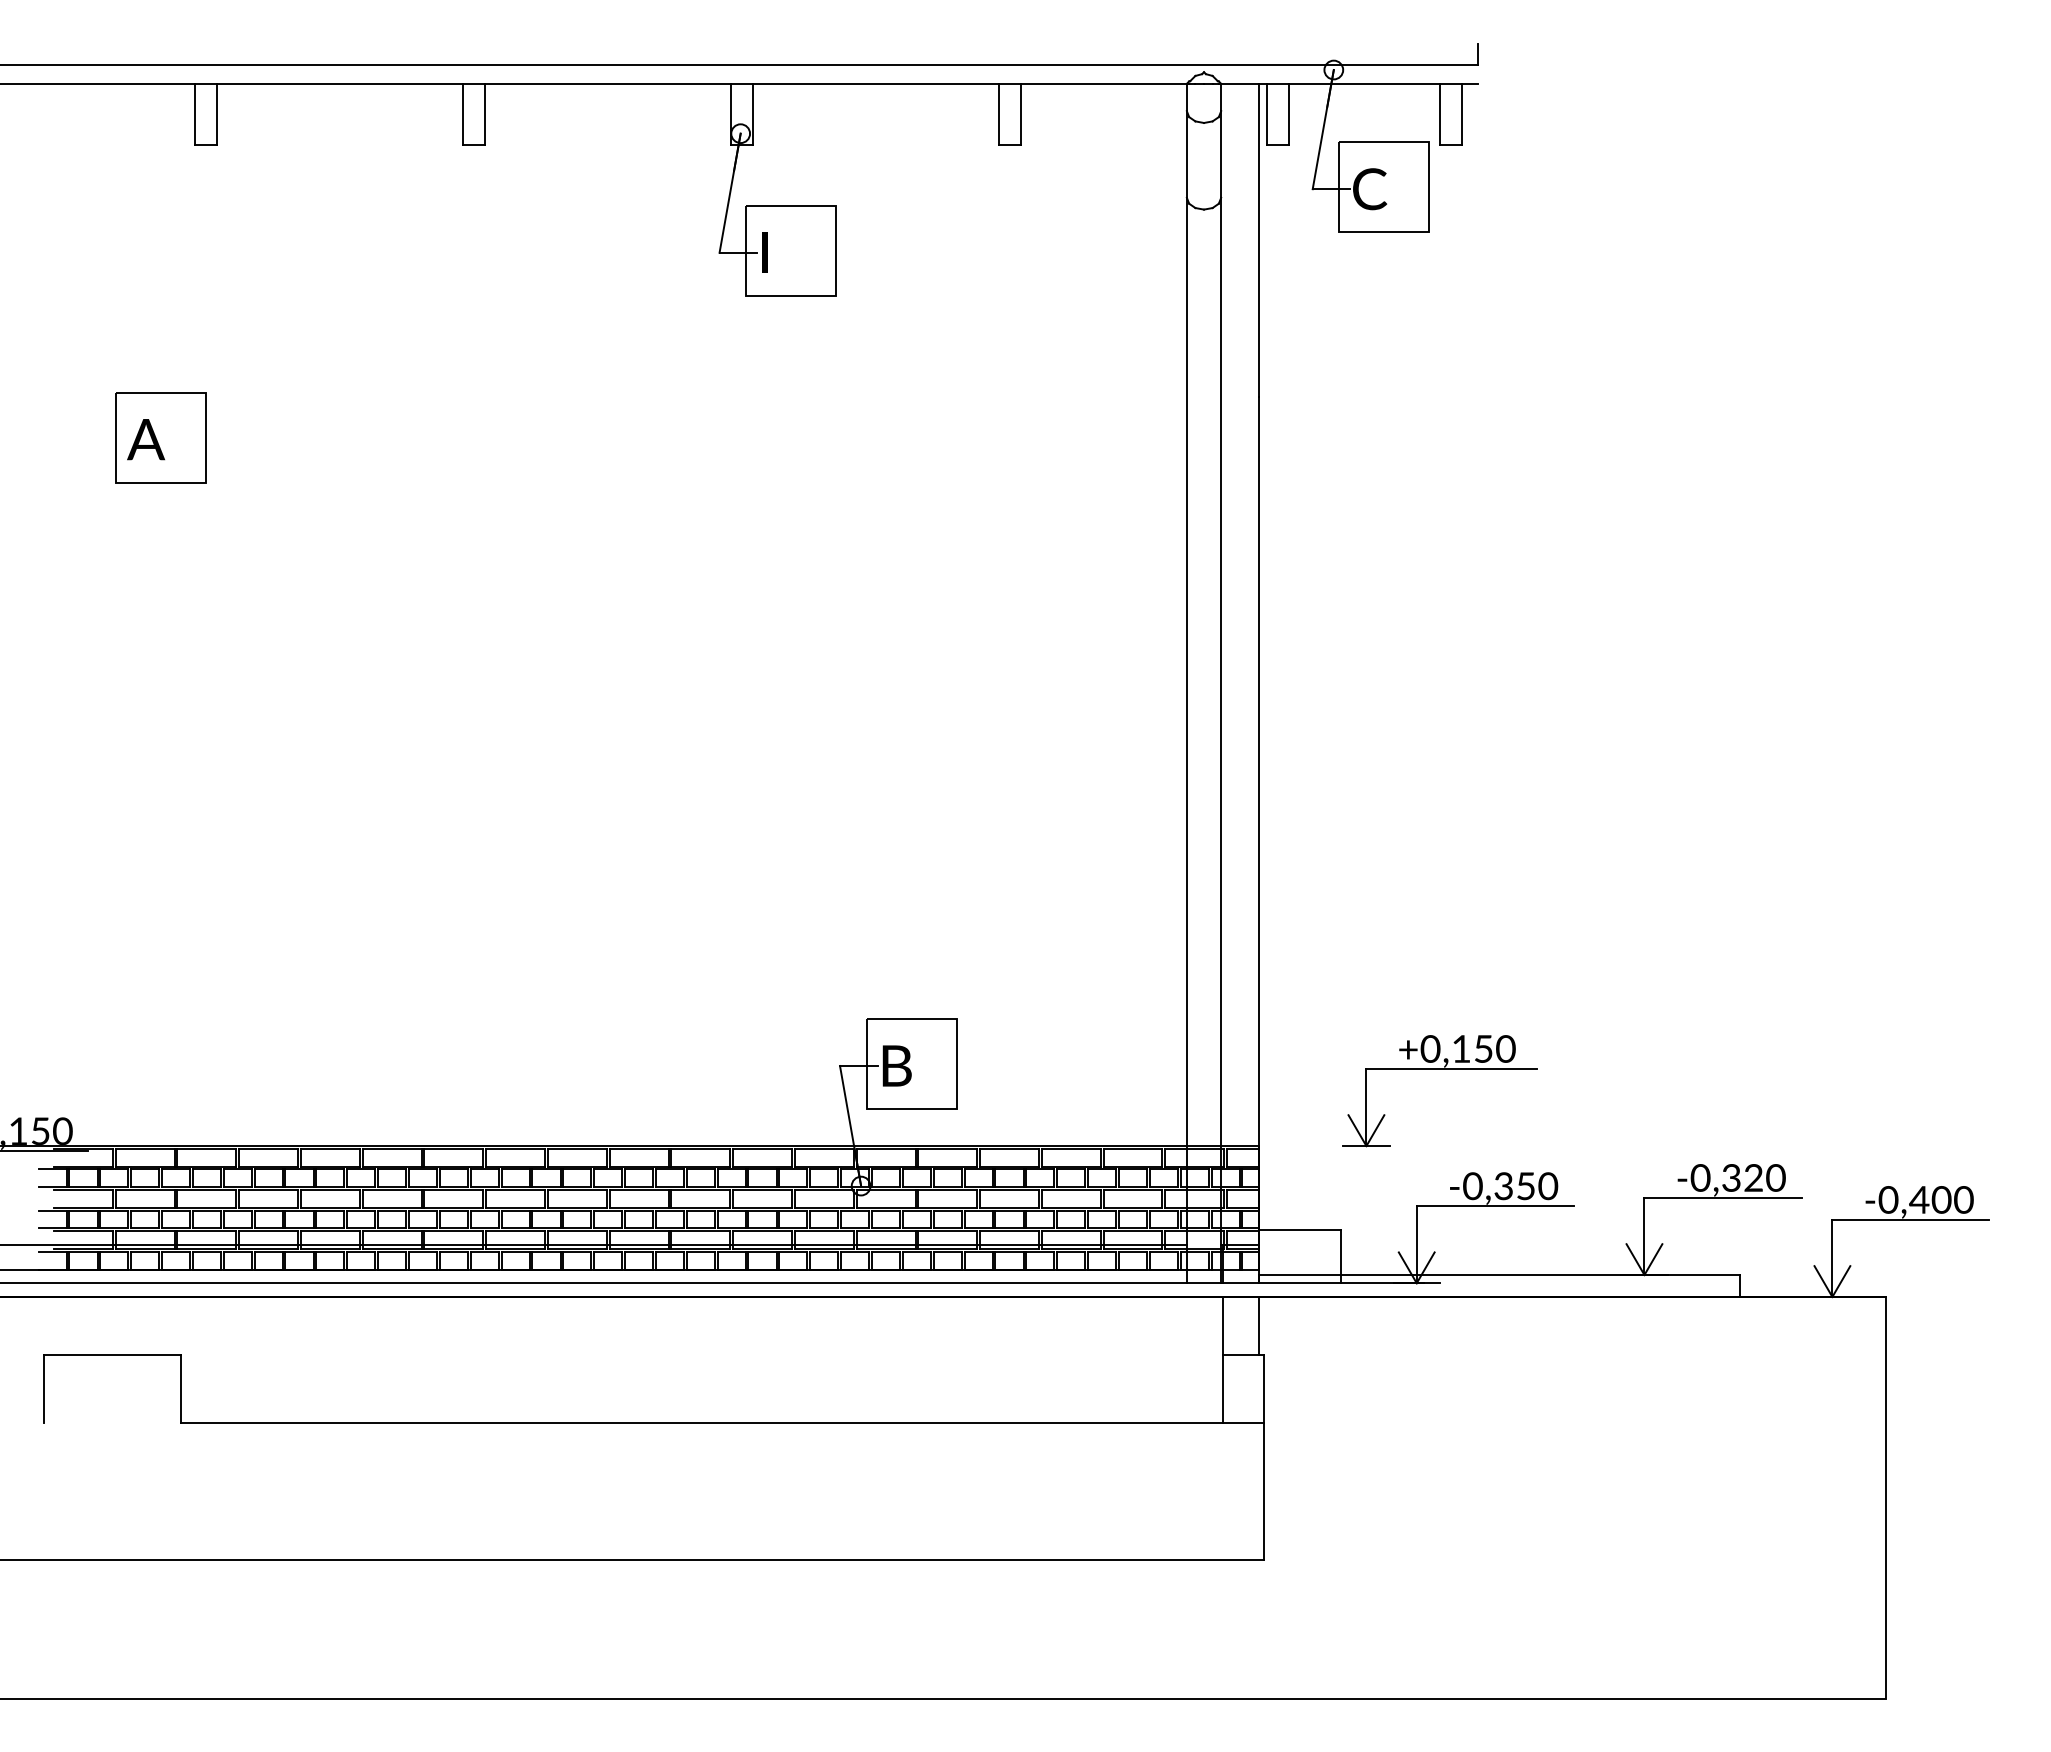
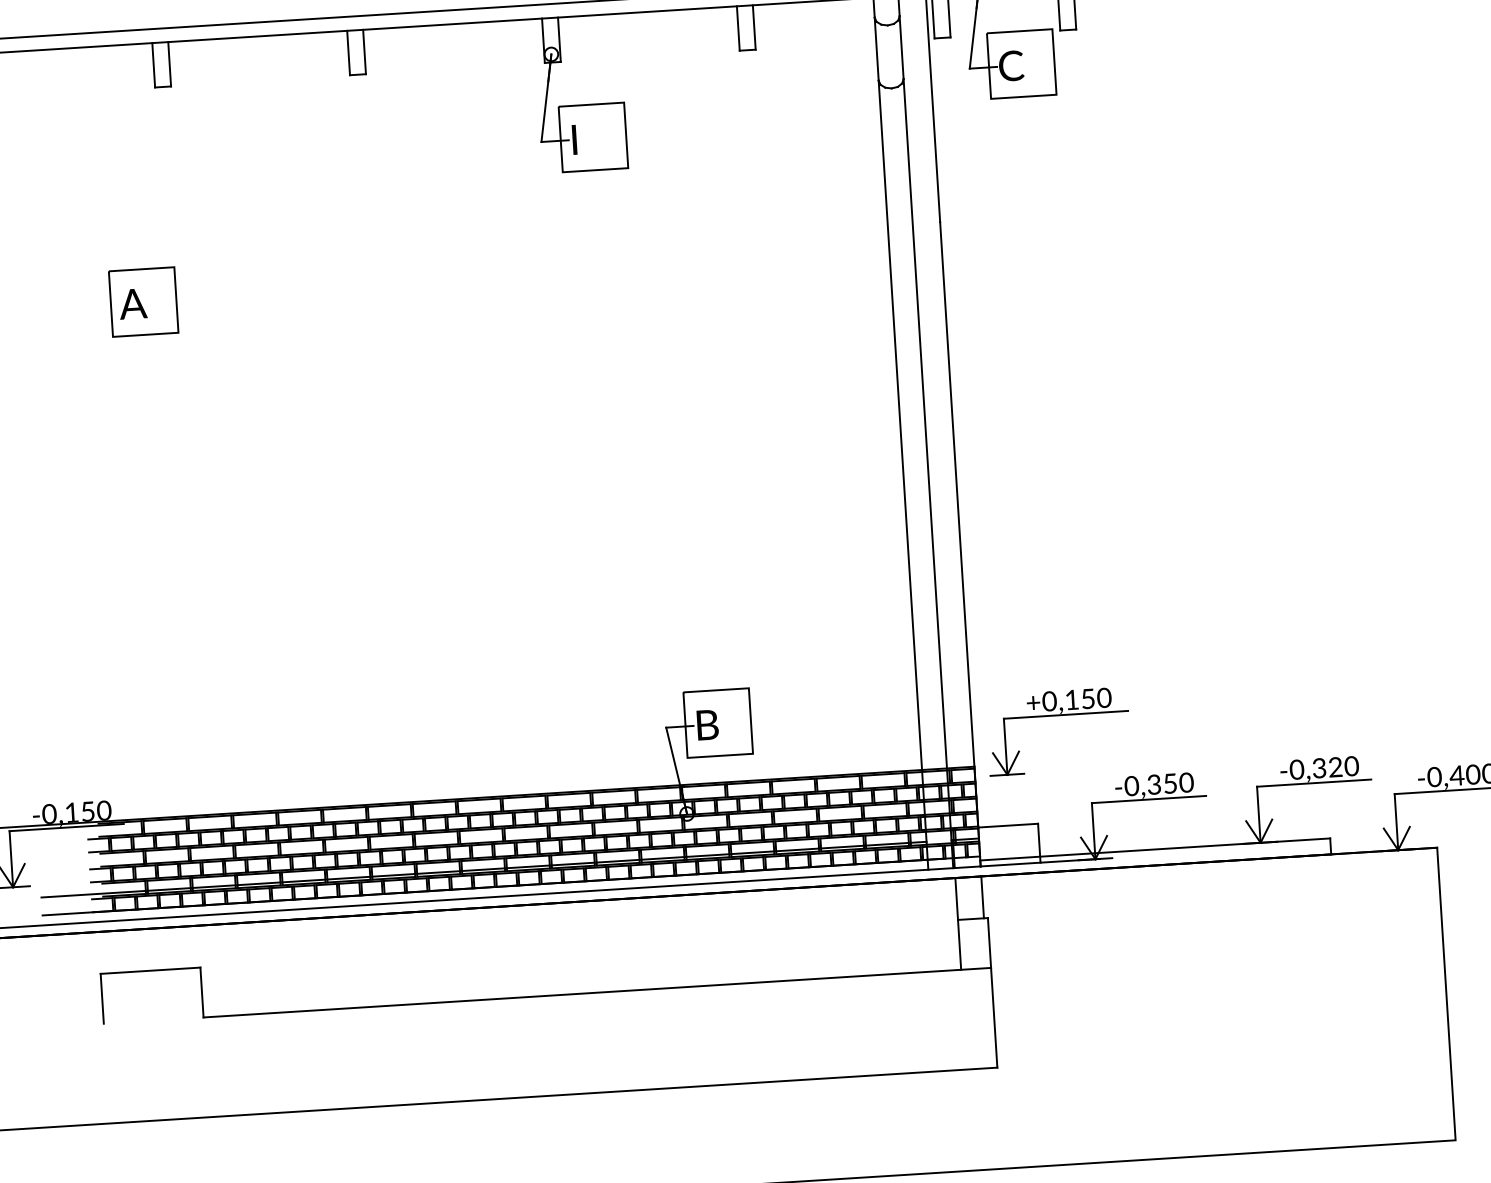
part: (1439, 1069) -> (1057, 715), moved

